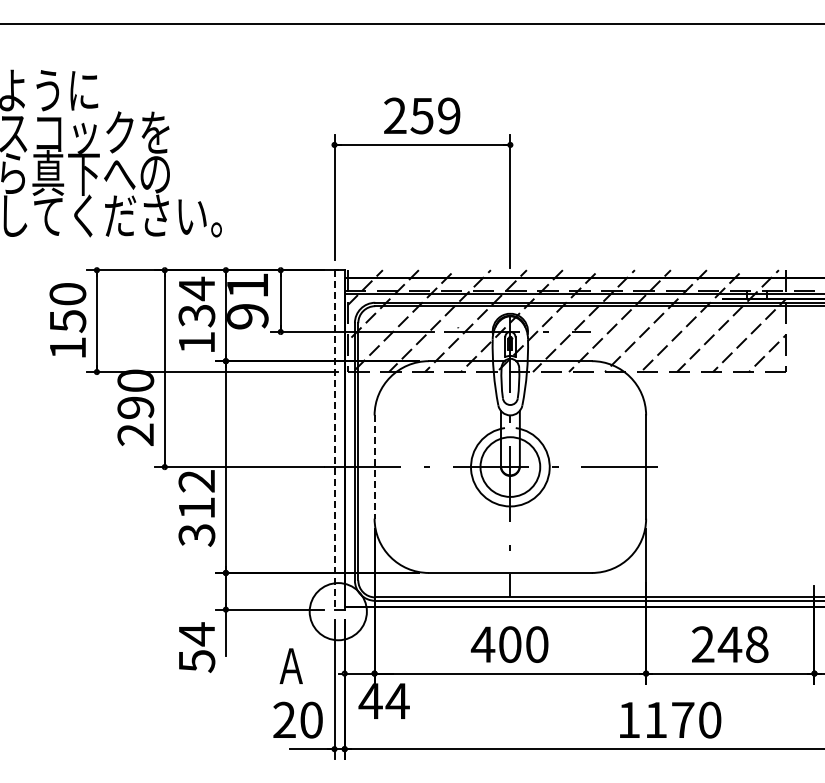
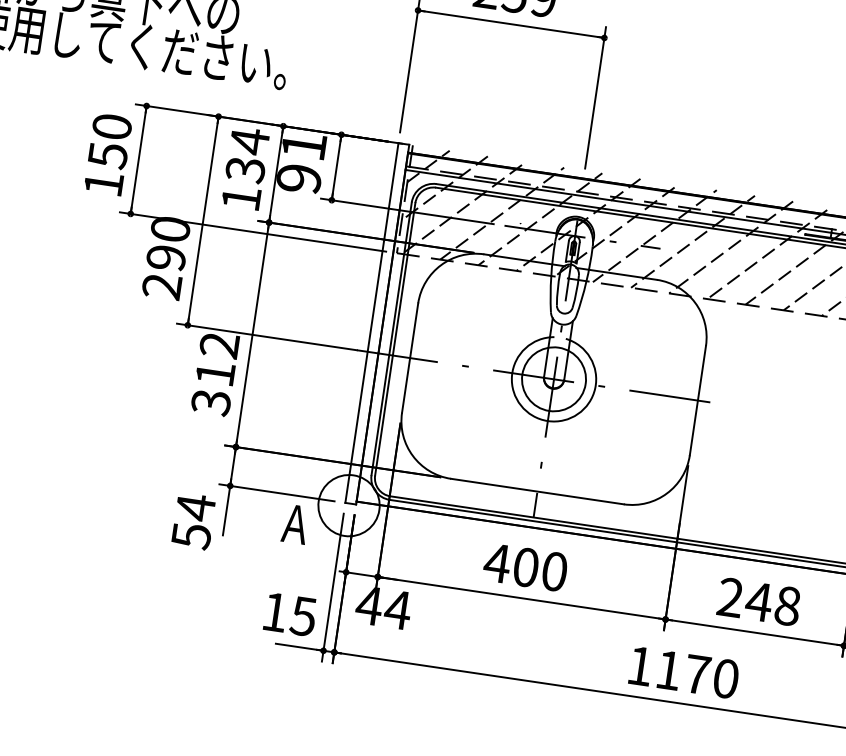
line: (334, 439) -> (371, 322), dashed -> solid
line: (374, 467) -> (409, 358), dashed -> solid
text: (290, 665) -> (294, 523), moved
text: (297, 719) -> (288, 613), 20 -> 15

